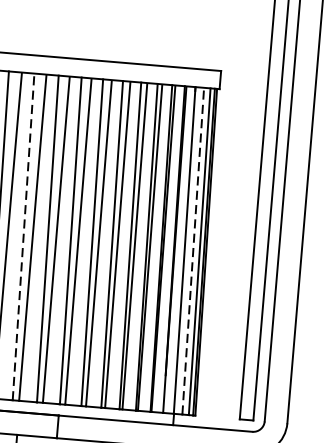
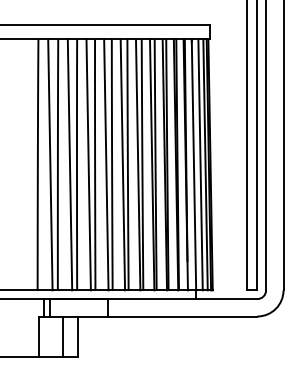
line: (24, 236) -> (70, 164), dashed -> solid
line: (193, 250) -> (200, 164), dashed -> solid

